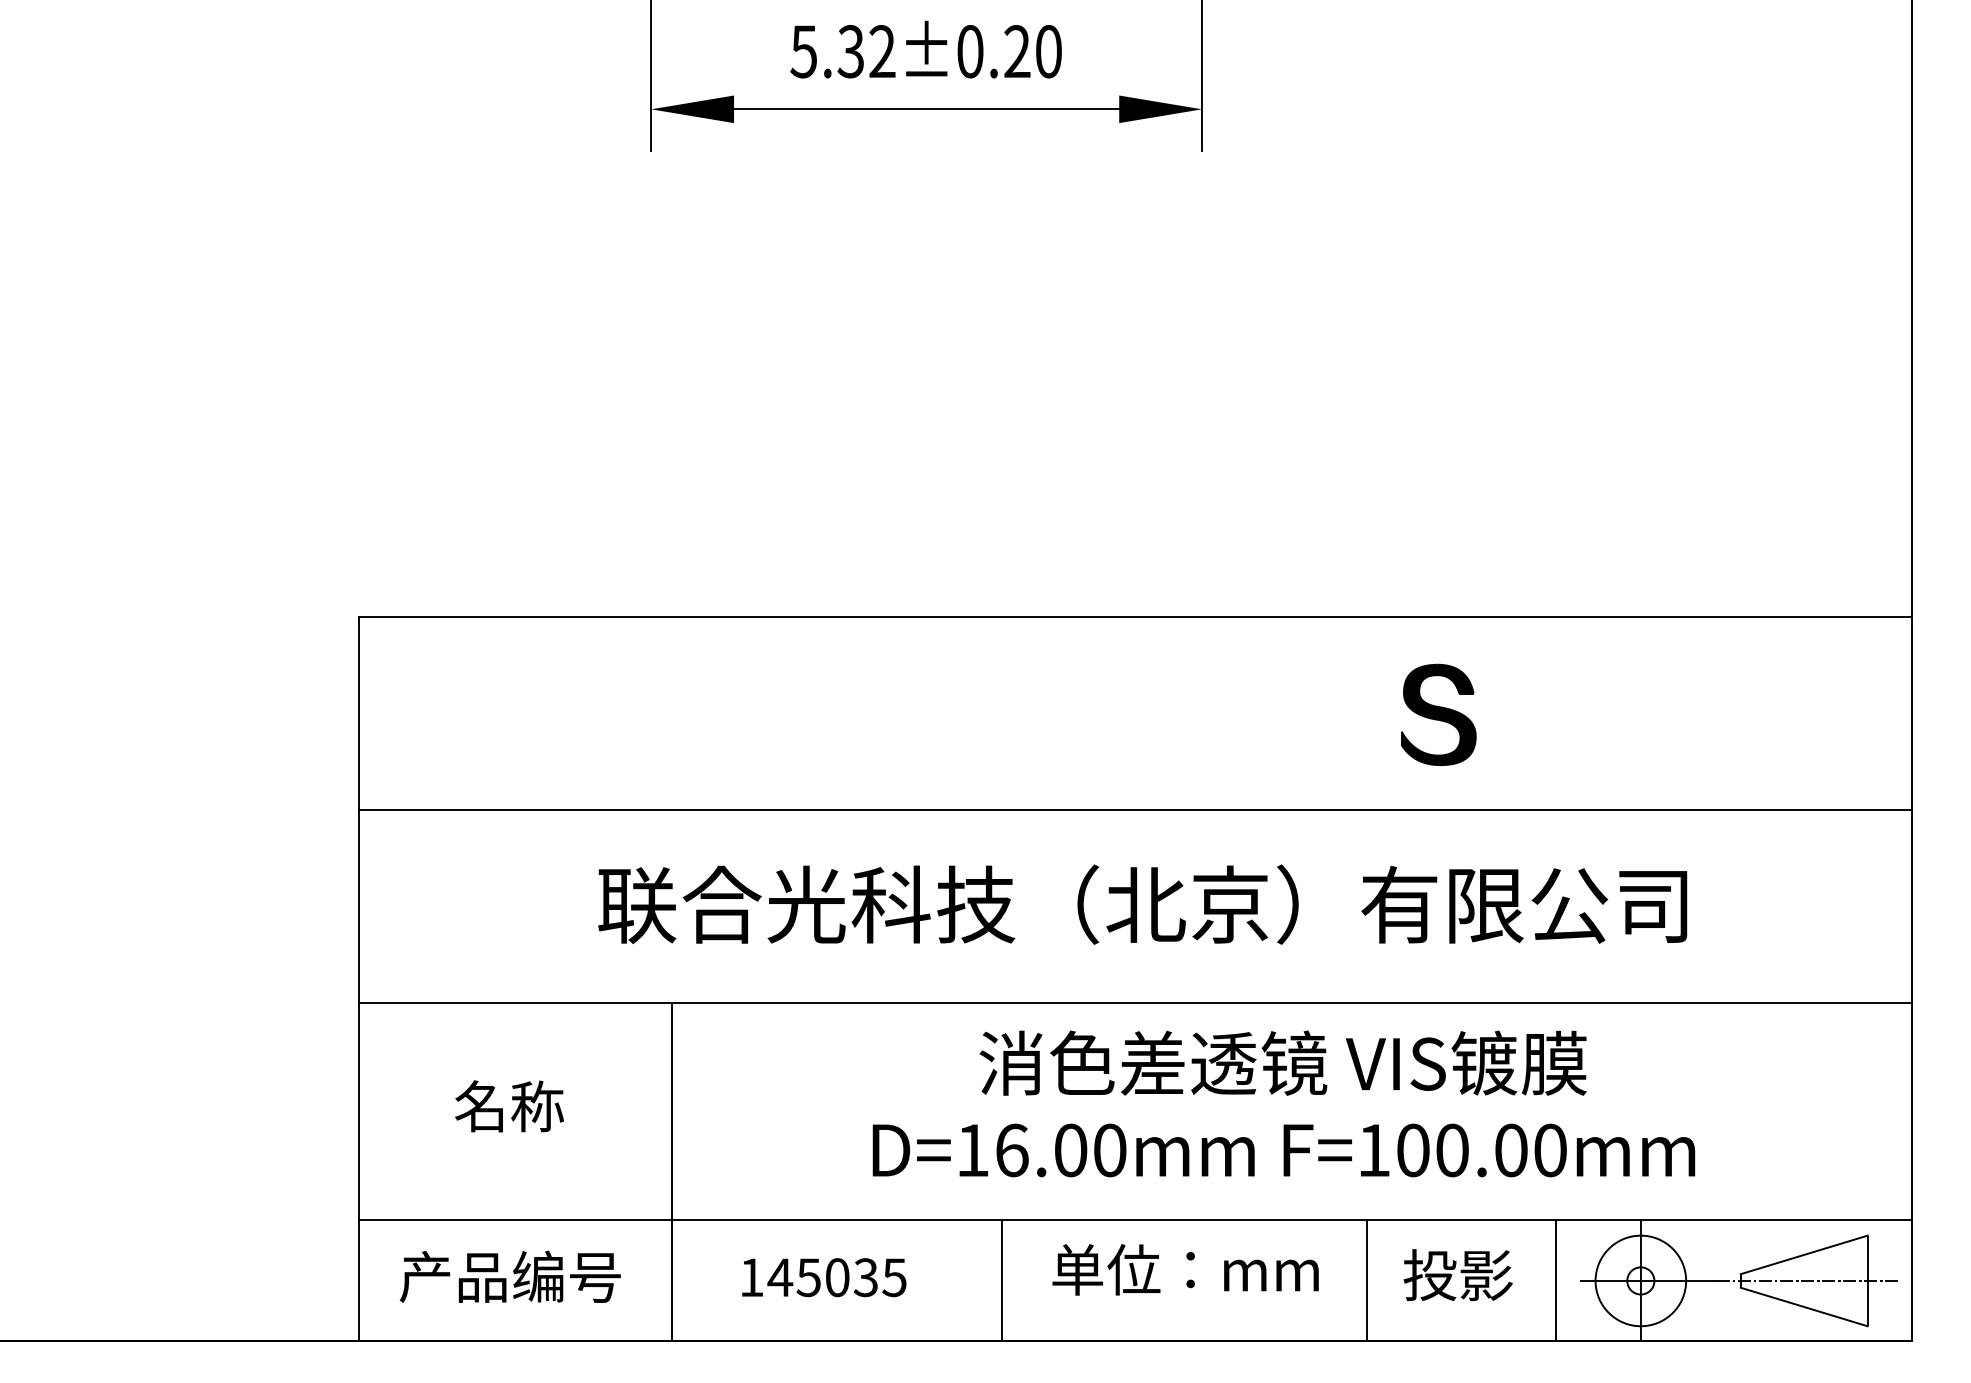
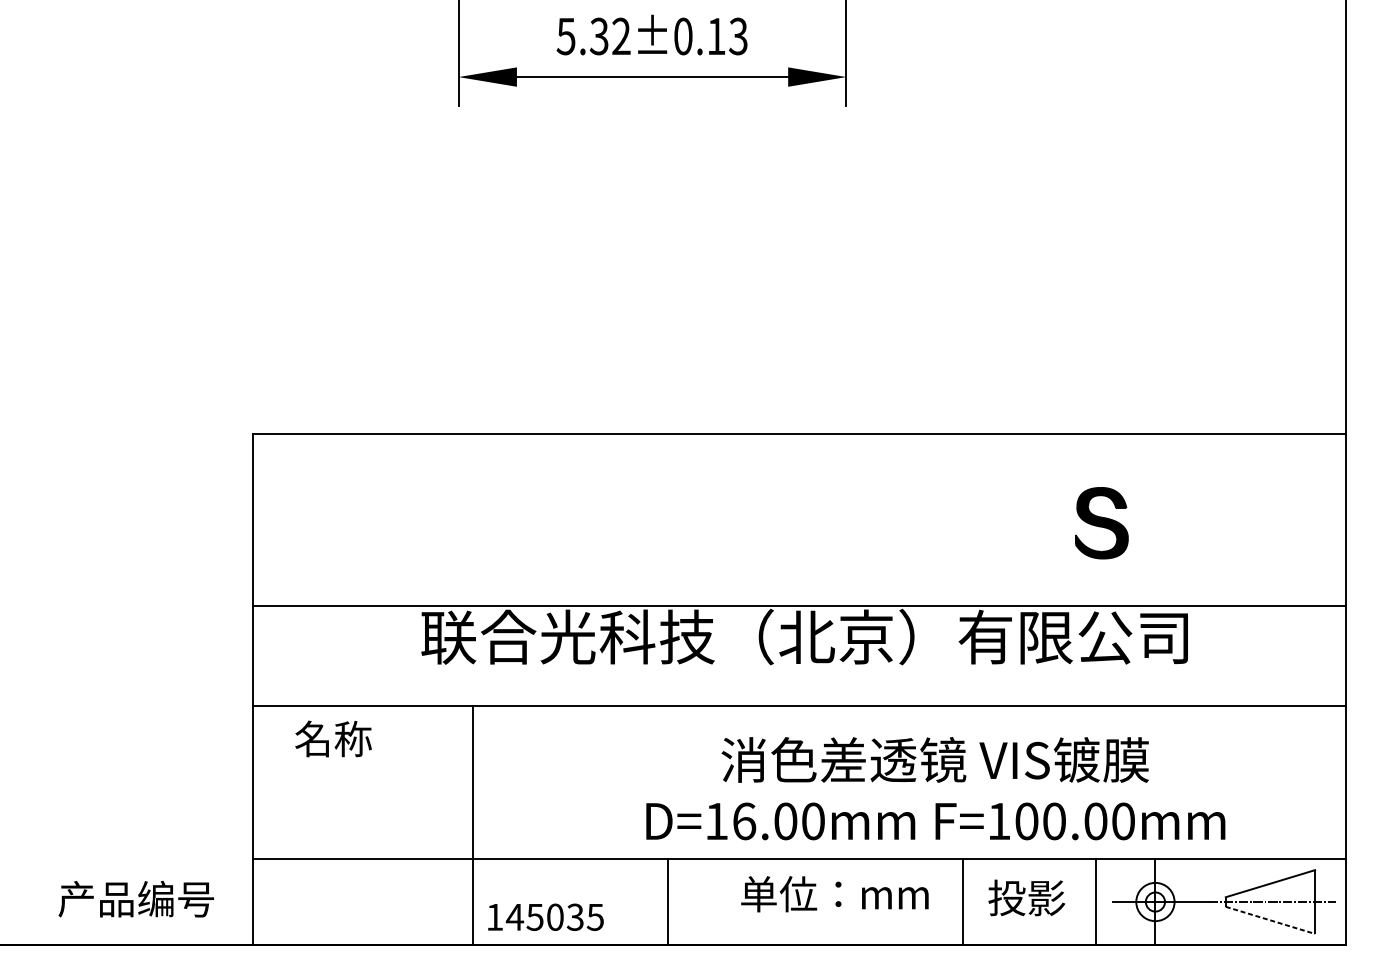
text: (1032, 51) -> (727, 36), 5.32±0.20 -> 5.32±0.13
part: (1438, 714) -> (1101, 522), moved
line: (1134, 809) -> (798, 605), moved
text: (1283, 1103) -> (935, 788), moved
text: (509, 1106) -> (333, 739), moved
text: (510, 1276) -> (136, 898), moved
text: (824, 1277) -> (546, 917), moved
line: (1001, 1280) -> (667, 901), moved
circle: (1640, 1280) -> (1155, 901), size x0.6
line: (1804, 1307) -> (1270, 920), solid -> dashed

